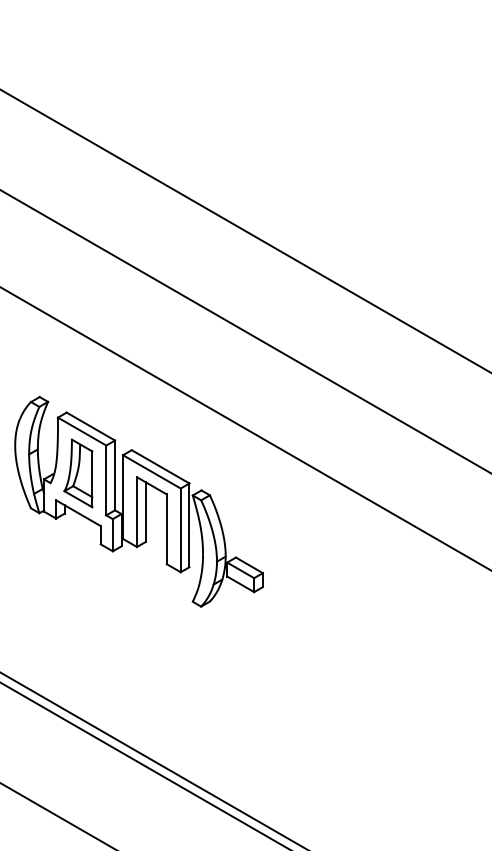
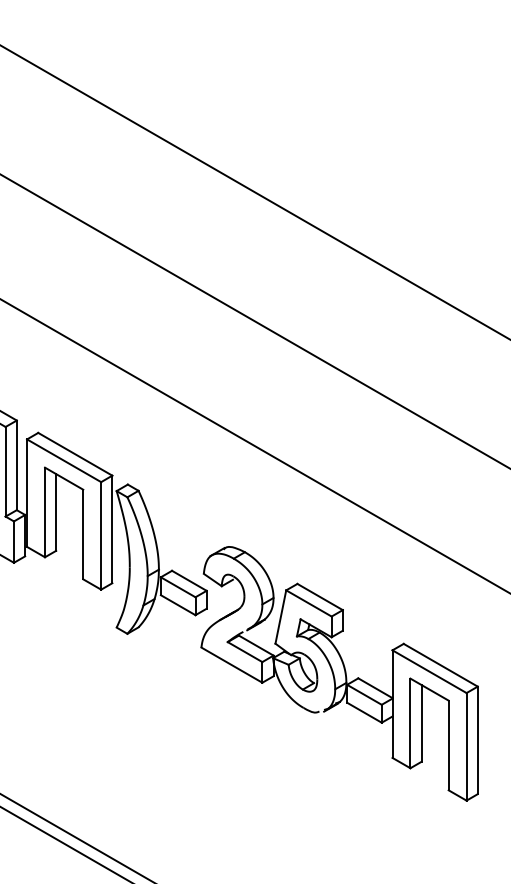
part: (366, 637) -> (339, 673), added

